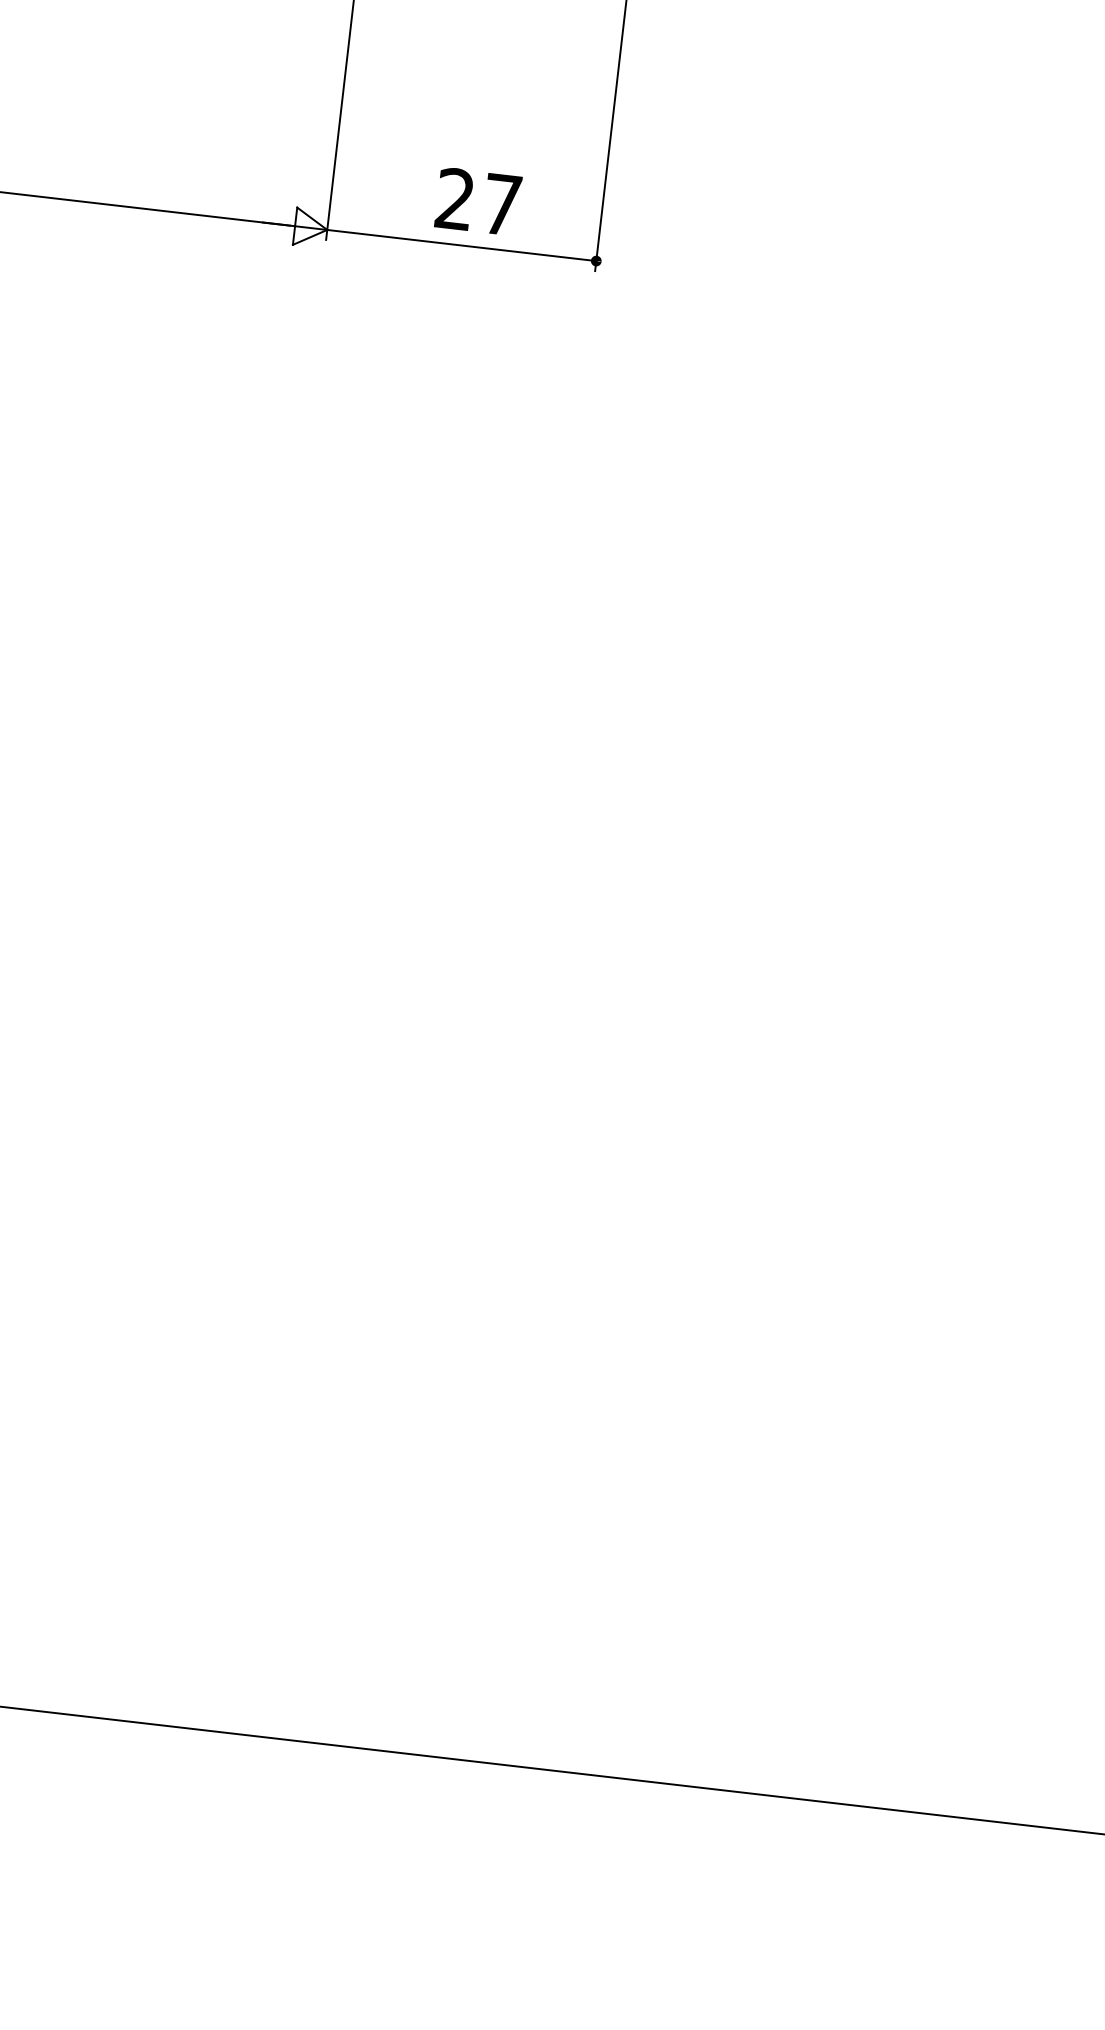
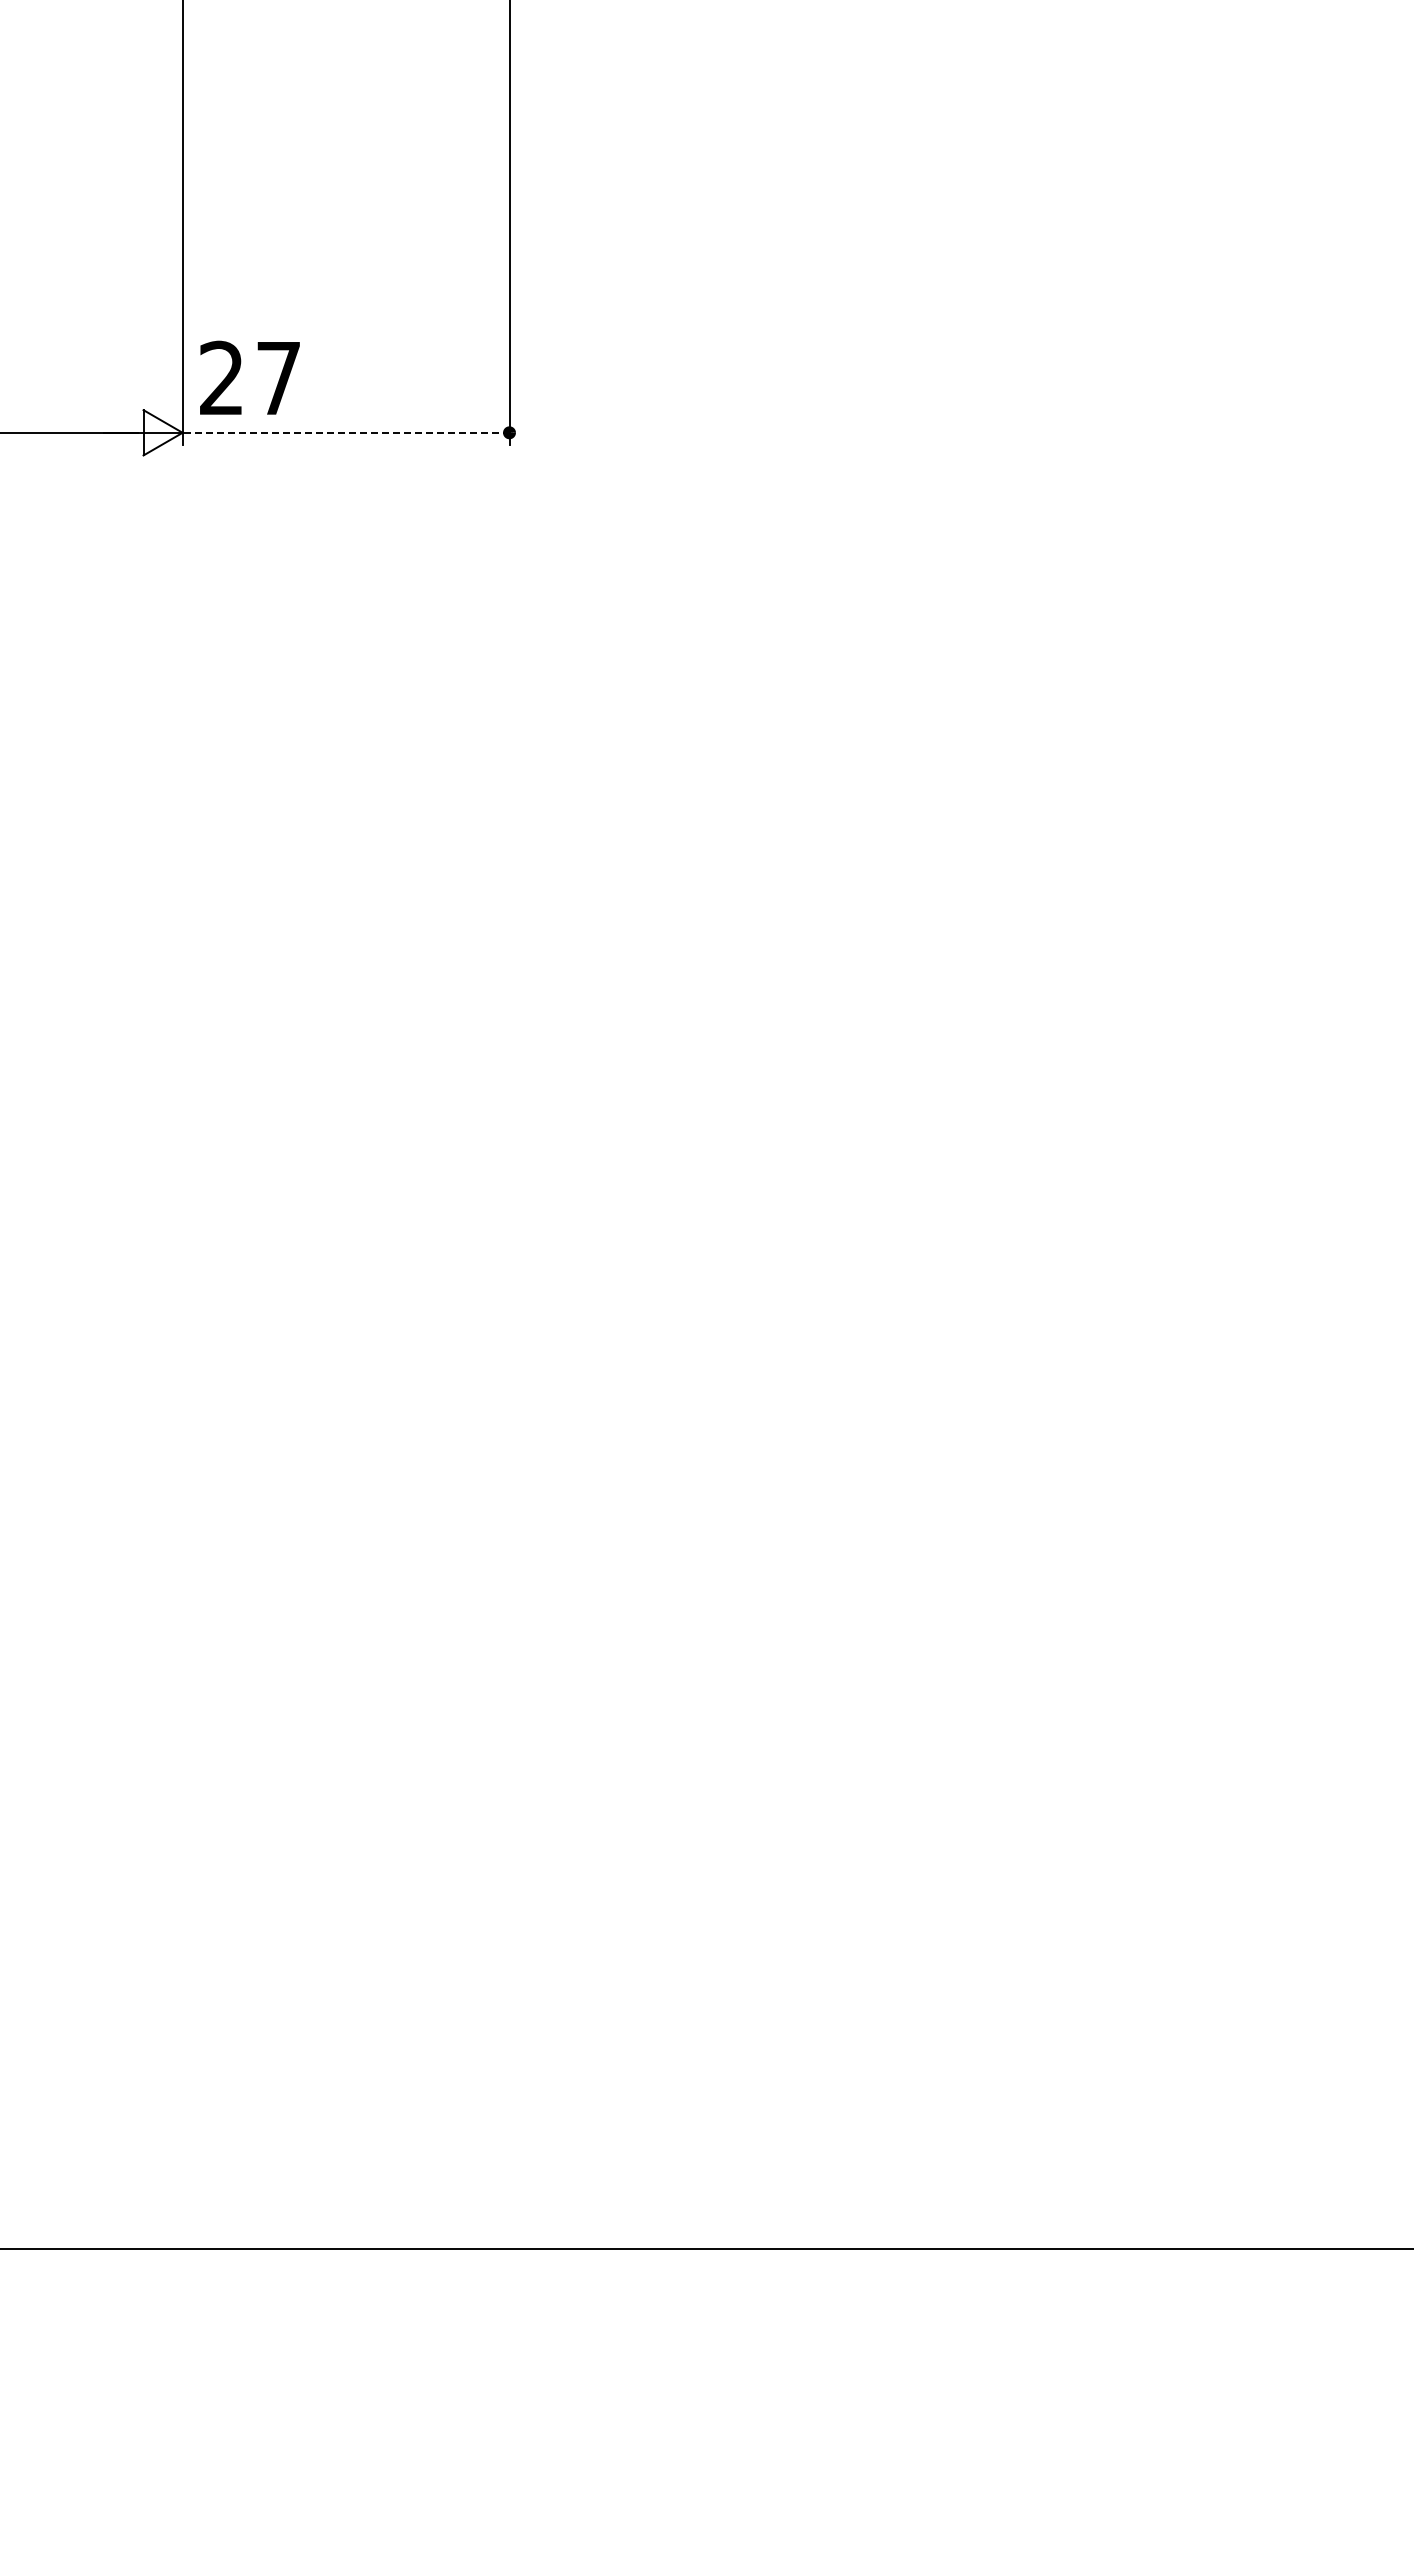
text: (478, 201) -> (249, 377), moved
line: (461, 245) -> (345, 432), solid -> dashed

